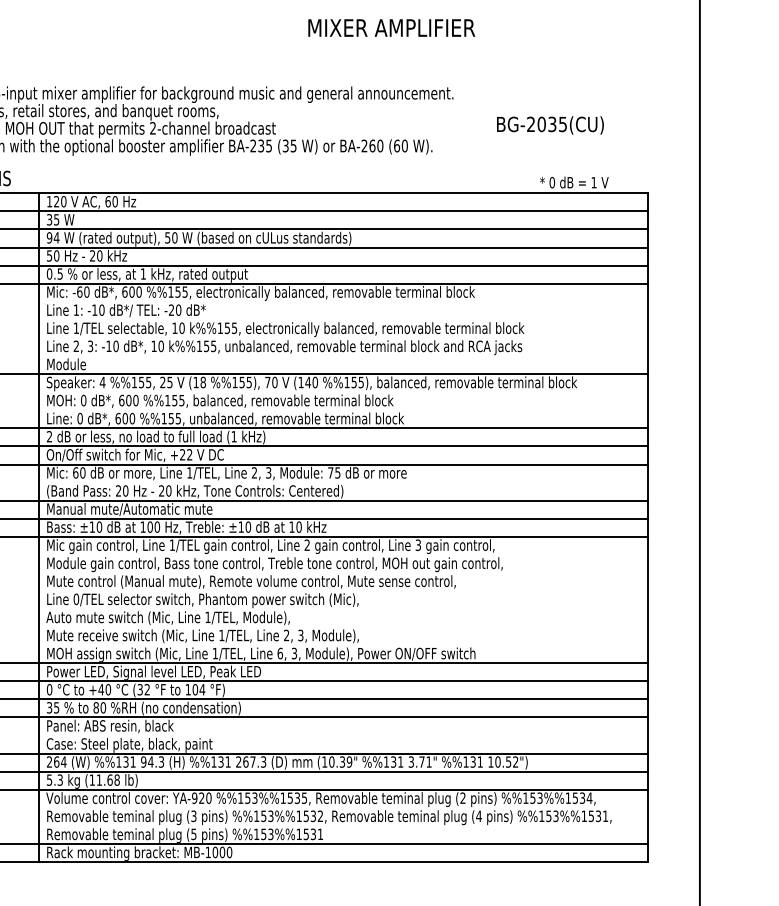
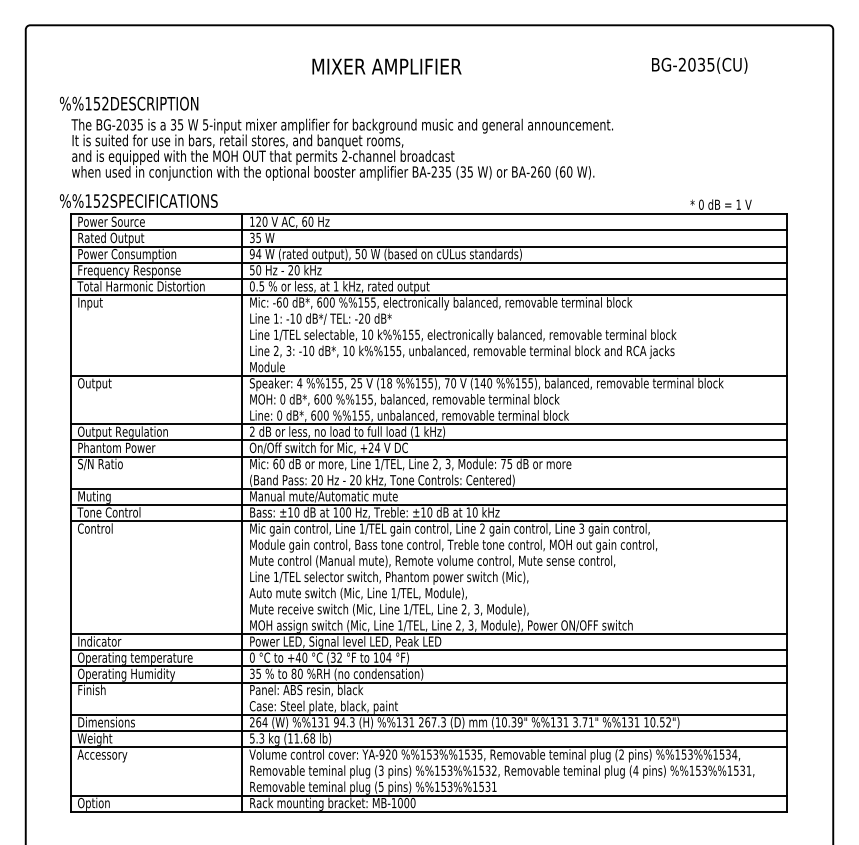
text: (391, 27) -> (386, 66), moved
text: (550, 125) -> (699, 65), moved
text: (189, 454) -> (377, 447), +22 -> +24
text: (75, 598) -> (275, 576), 0/TEL -> 1/TEL
text: (280, 653) -> (458, 625), 6, -> 2,

